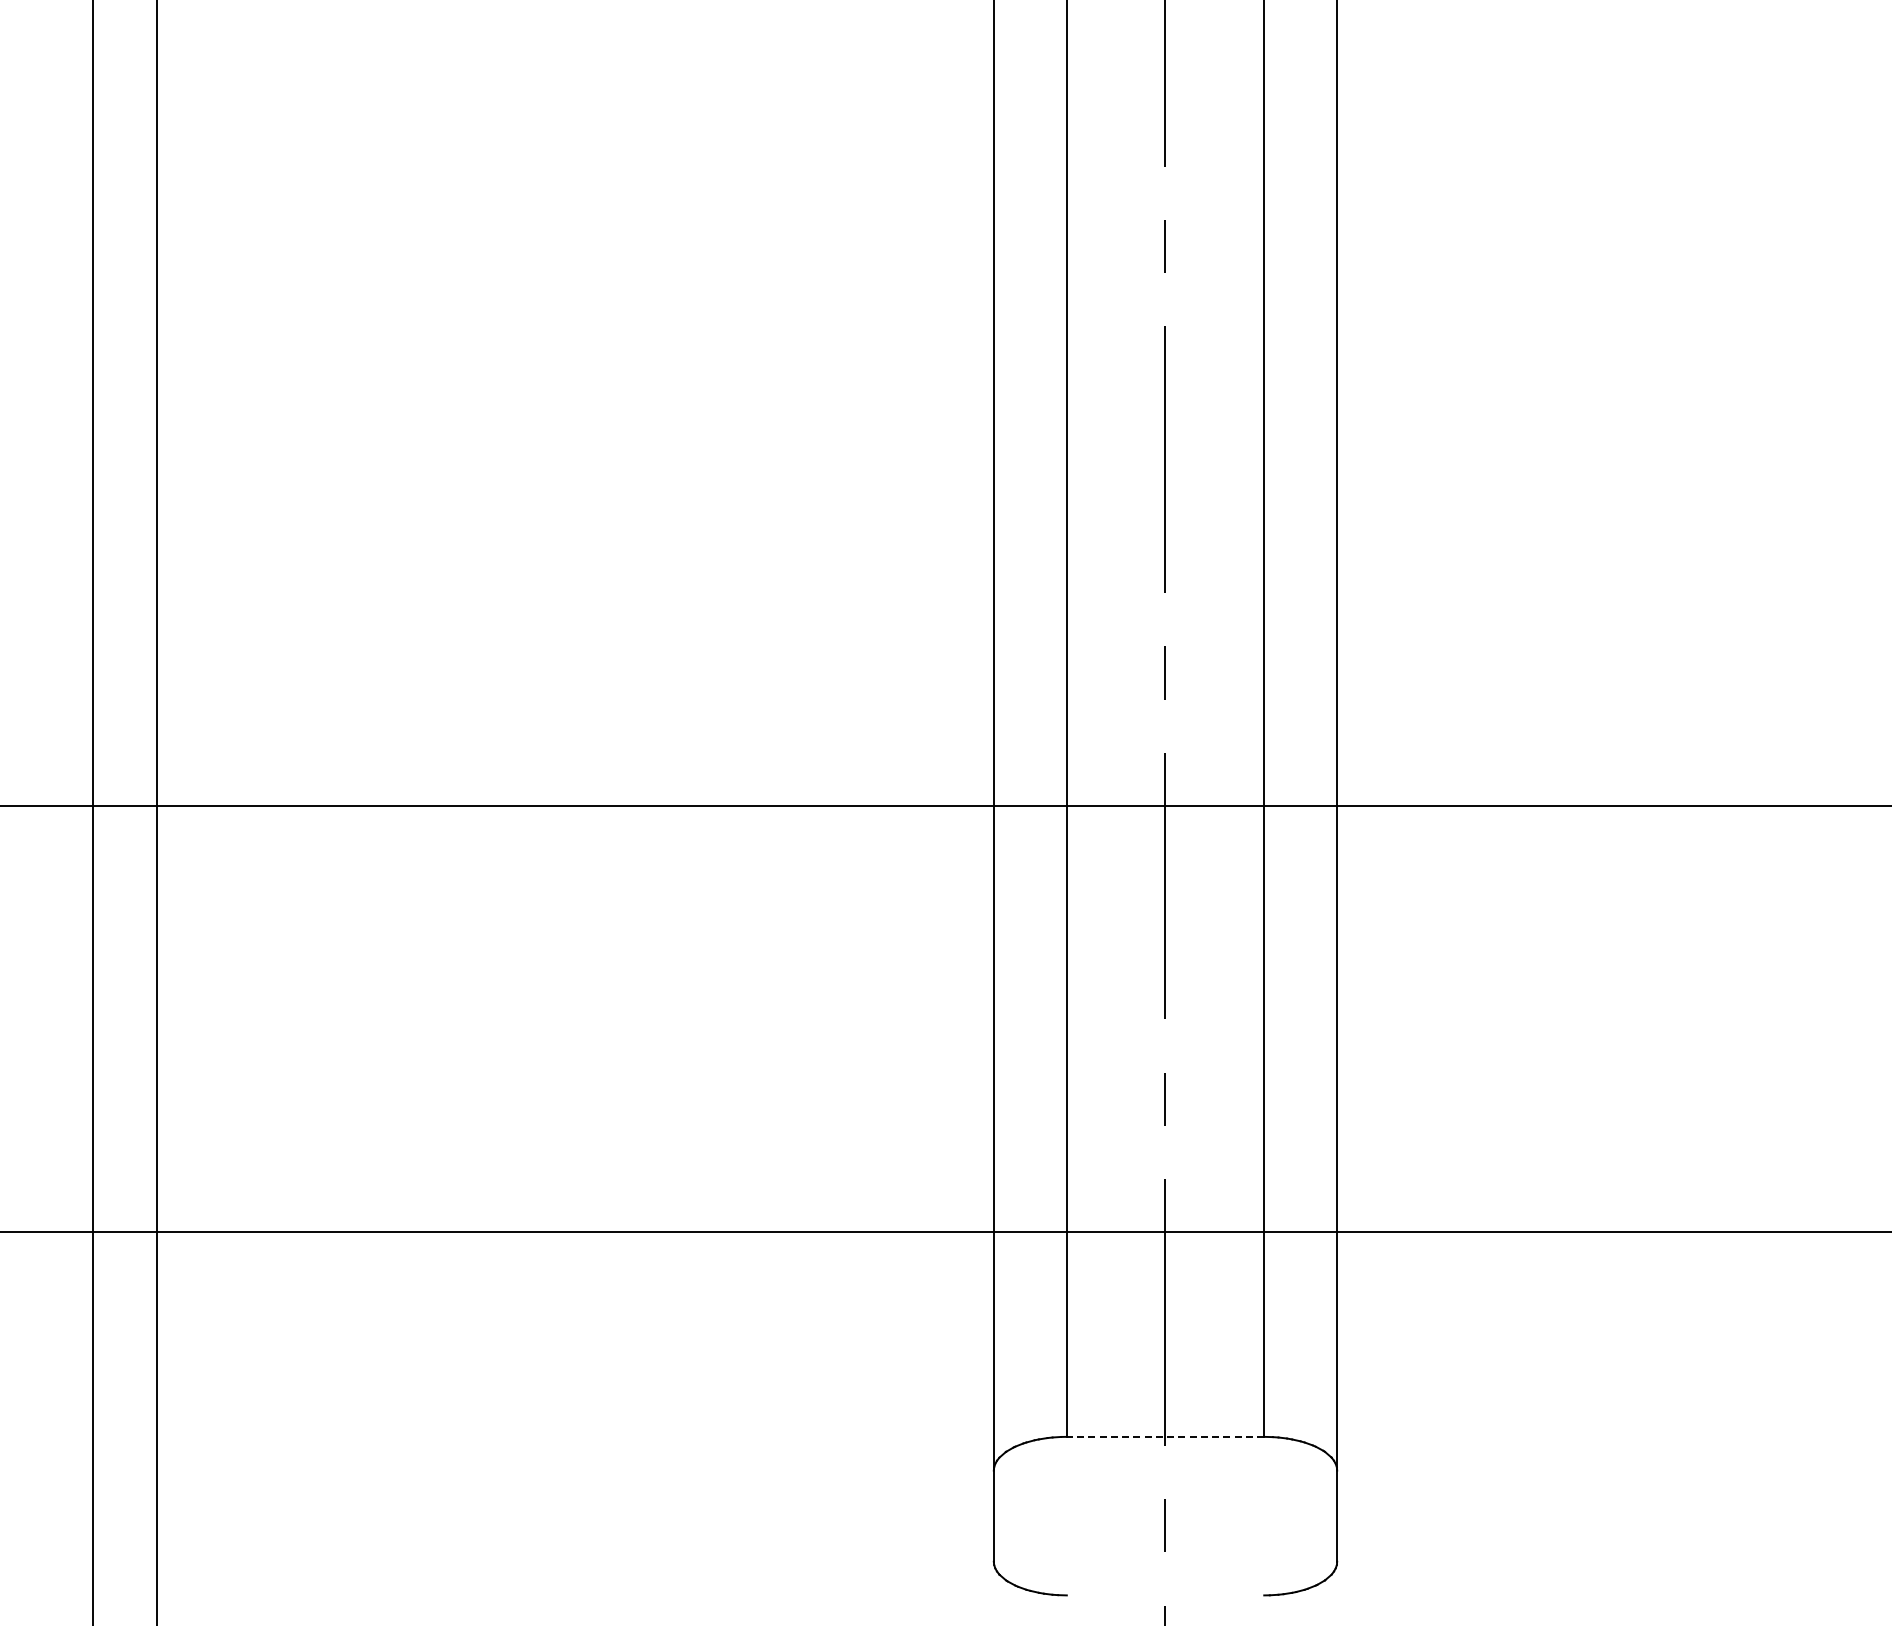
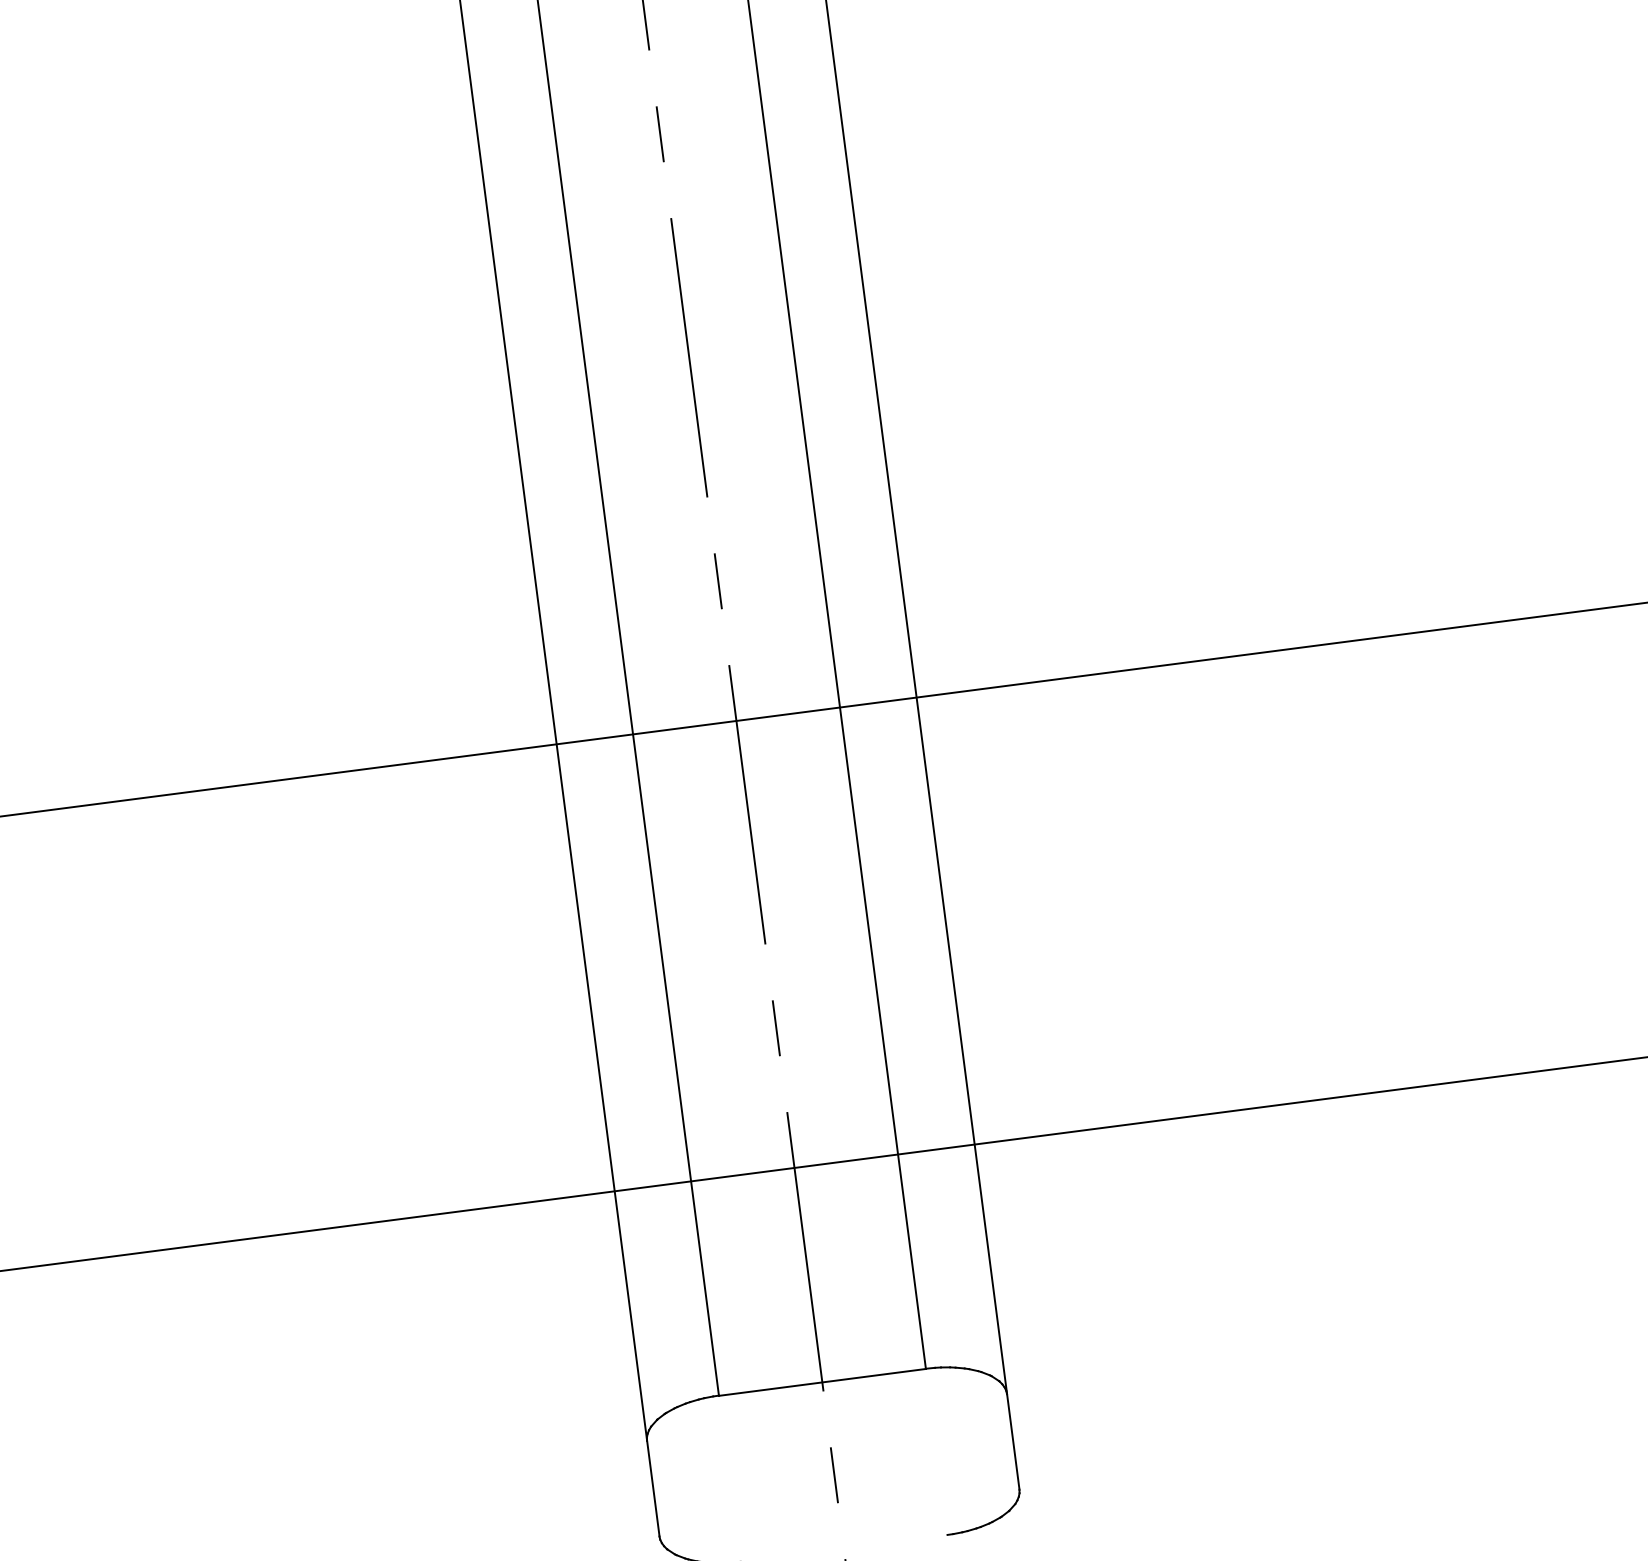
line: (1165, 1437) -> (822, 1382), dashed -> solid

